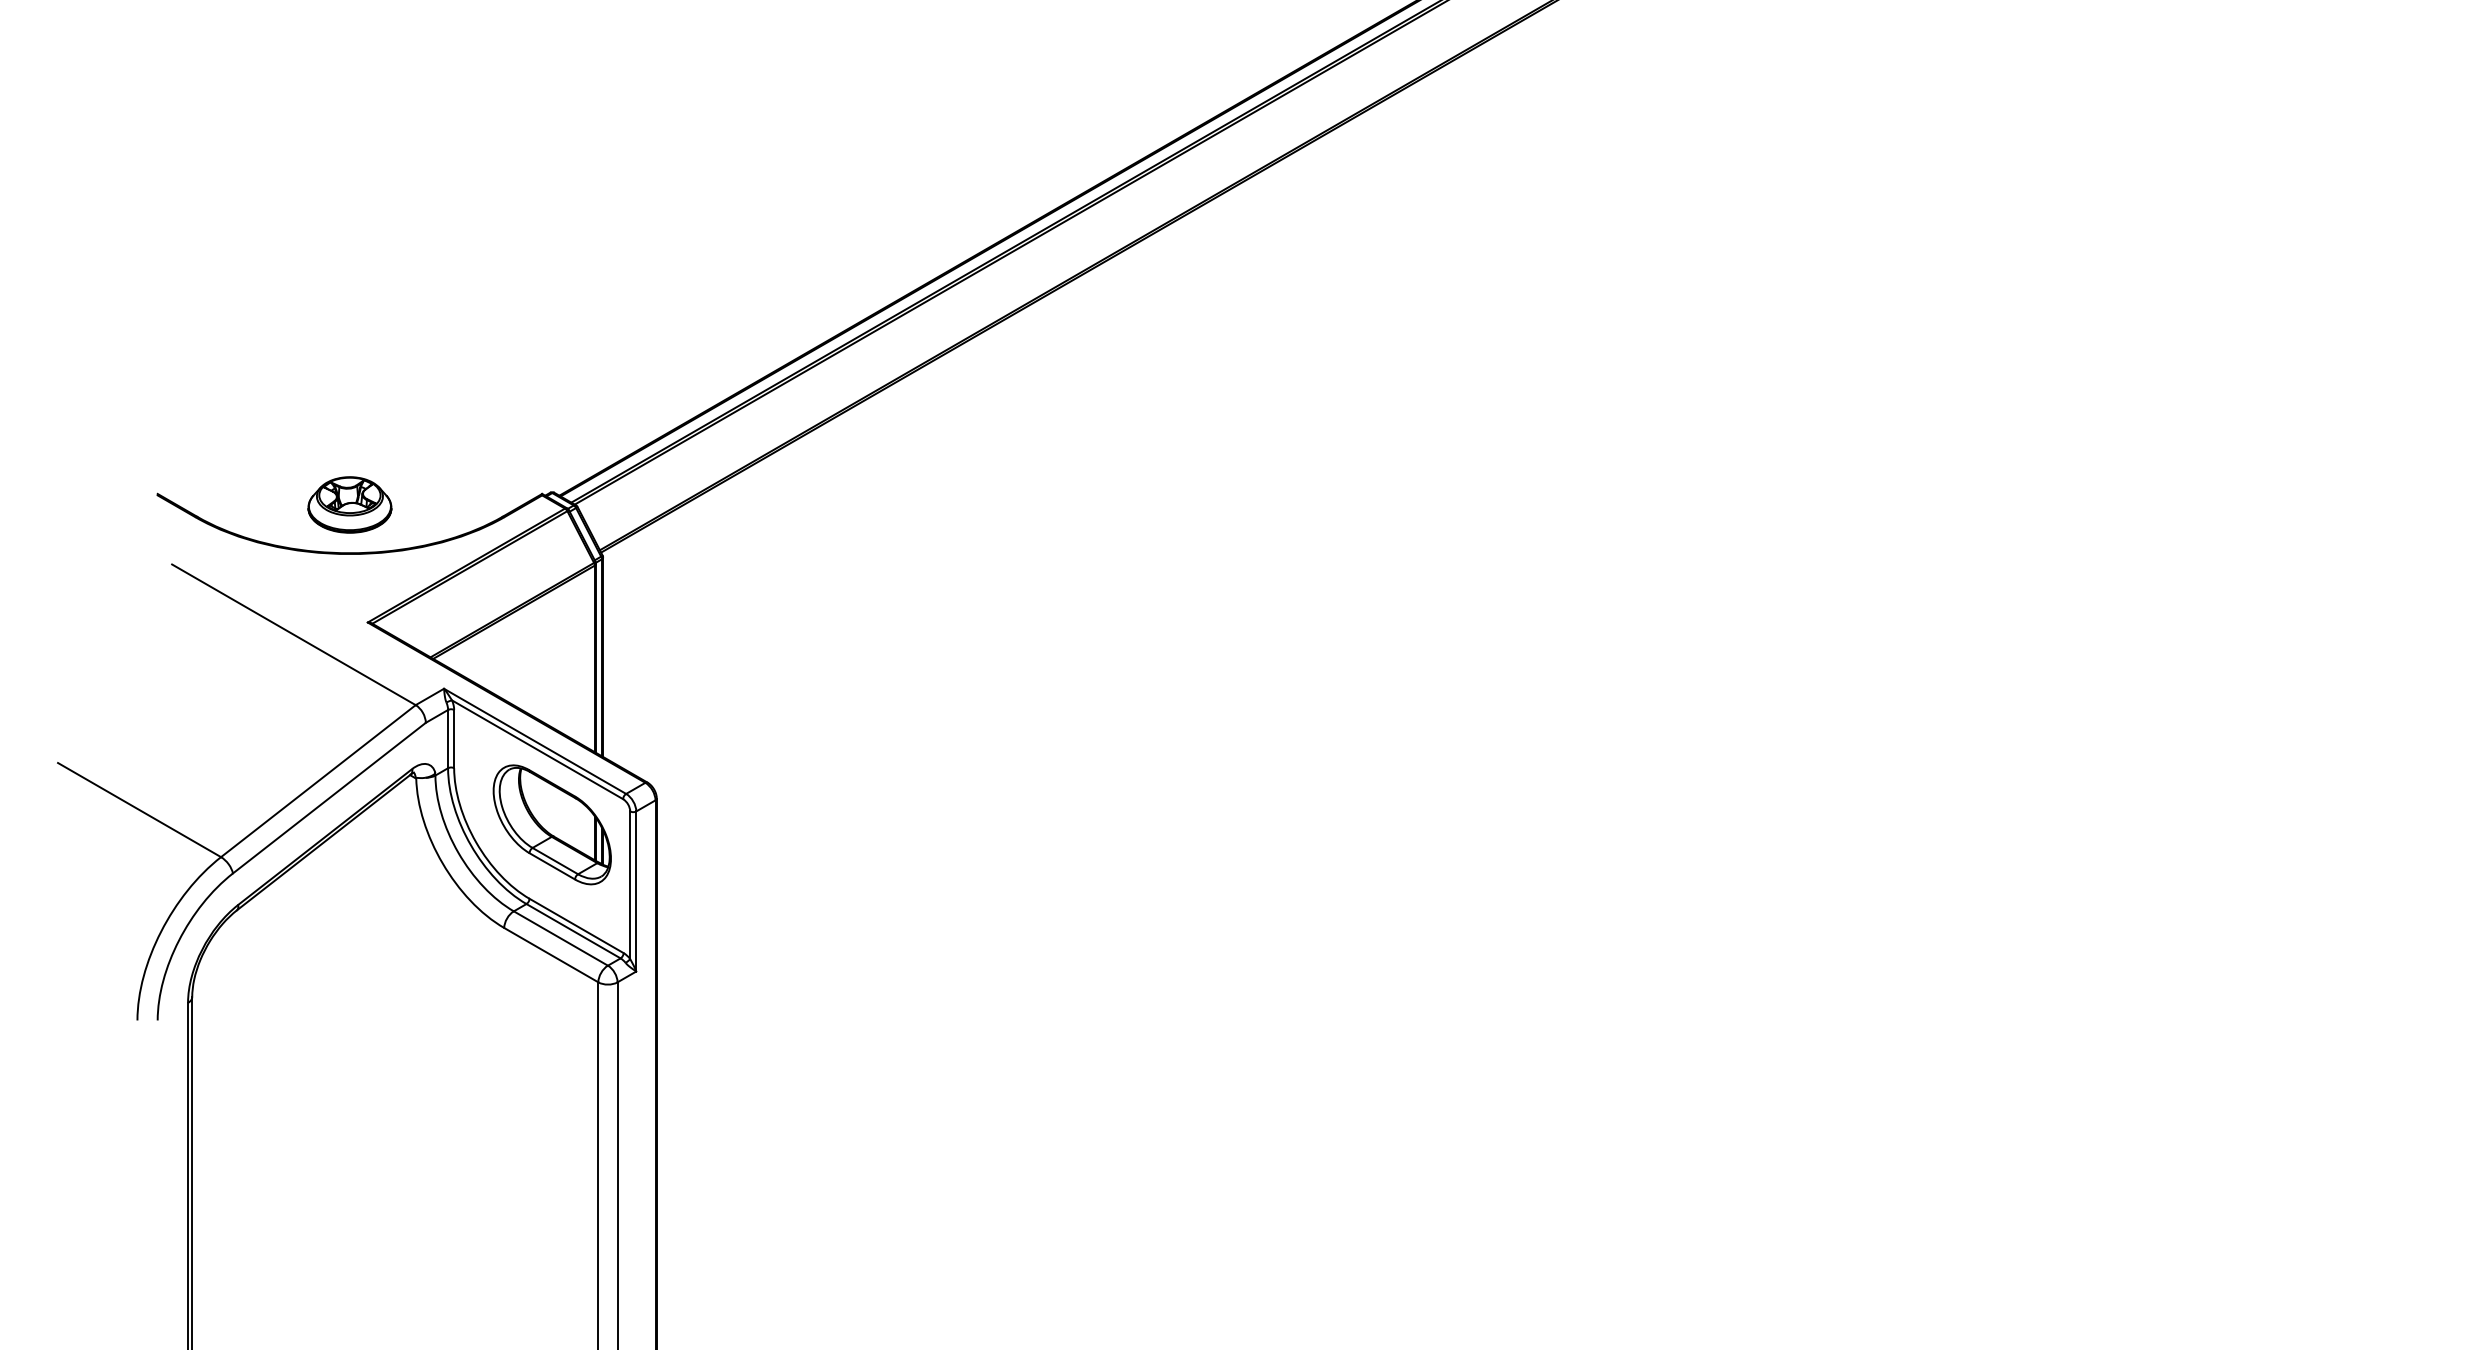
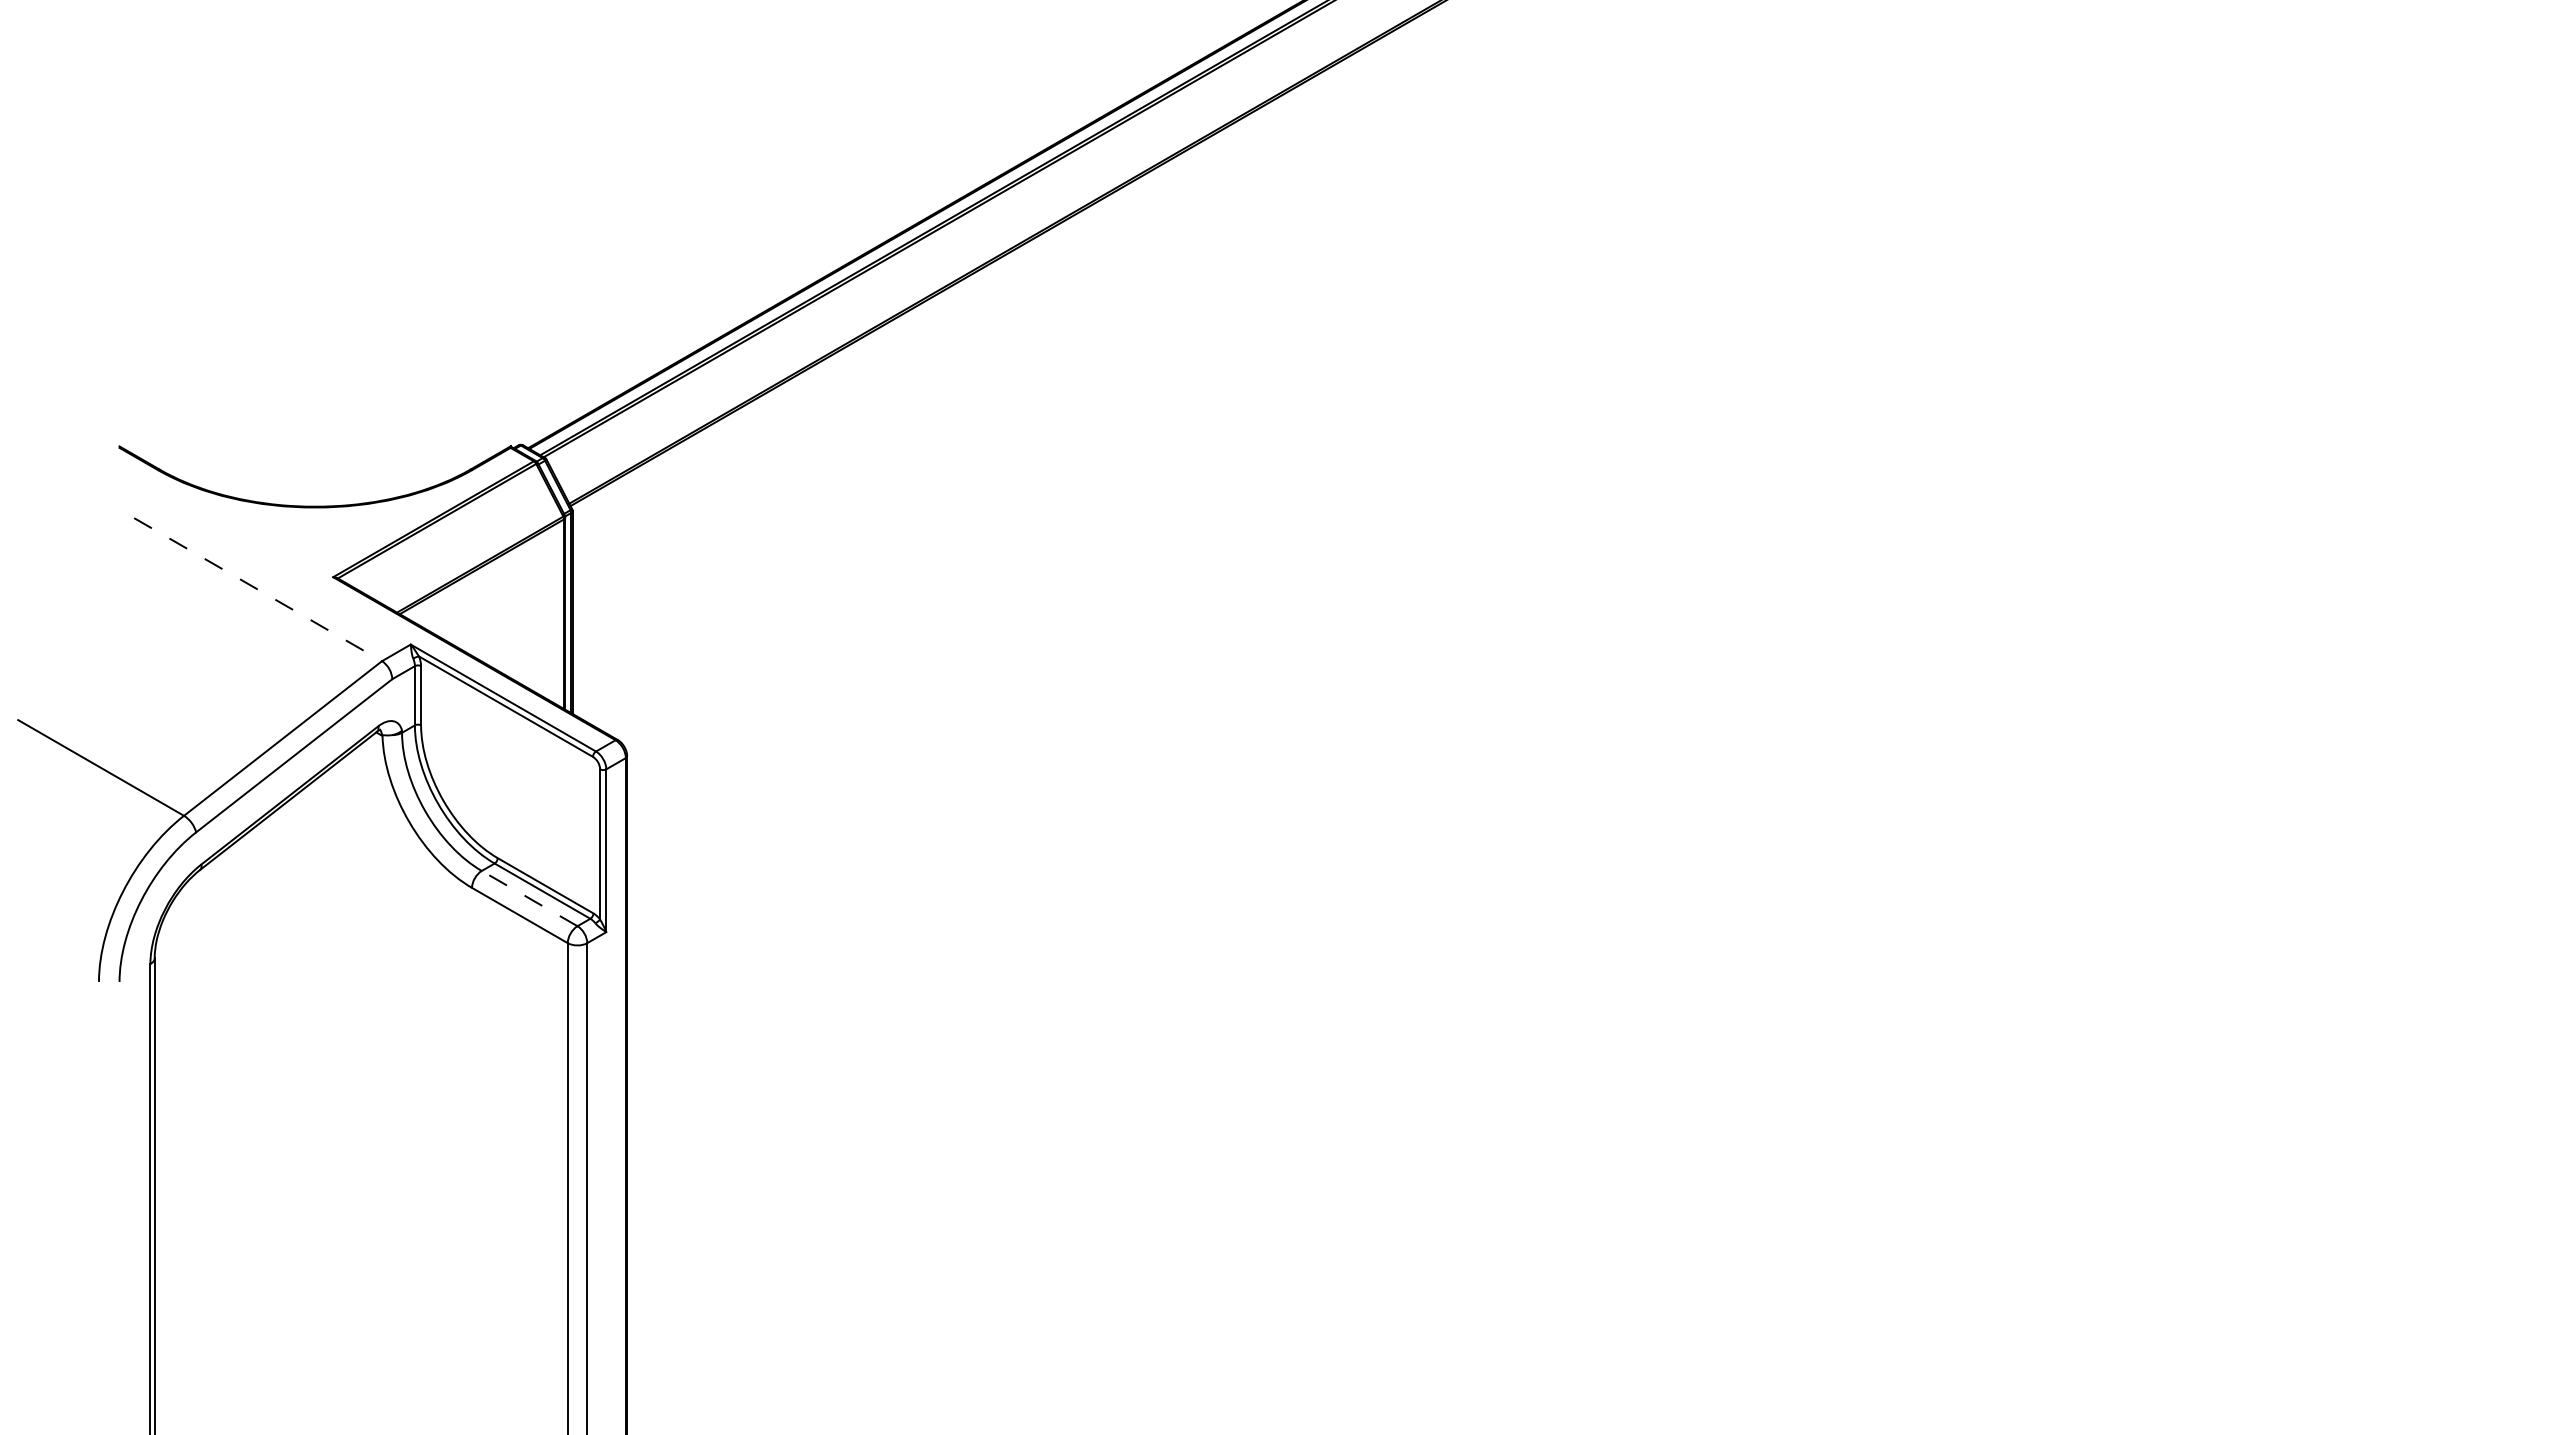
part: (349, 504) -> (314, 457), removed
line: (294, 634) -> (258, 589), solid -> dashed
part: (551, 824) -> (520, 782), removed
line: (560, 938) -> (529, 898), solid -> dashed

